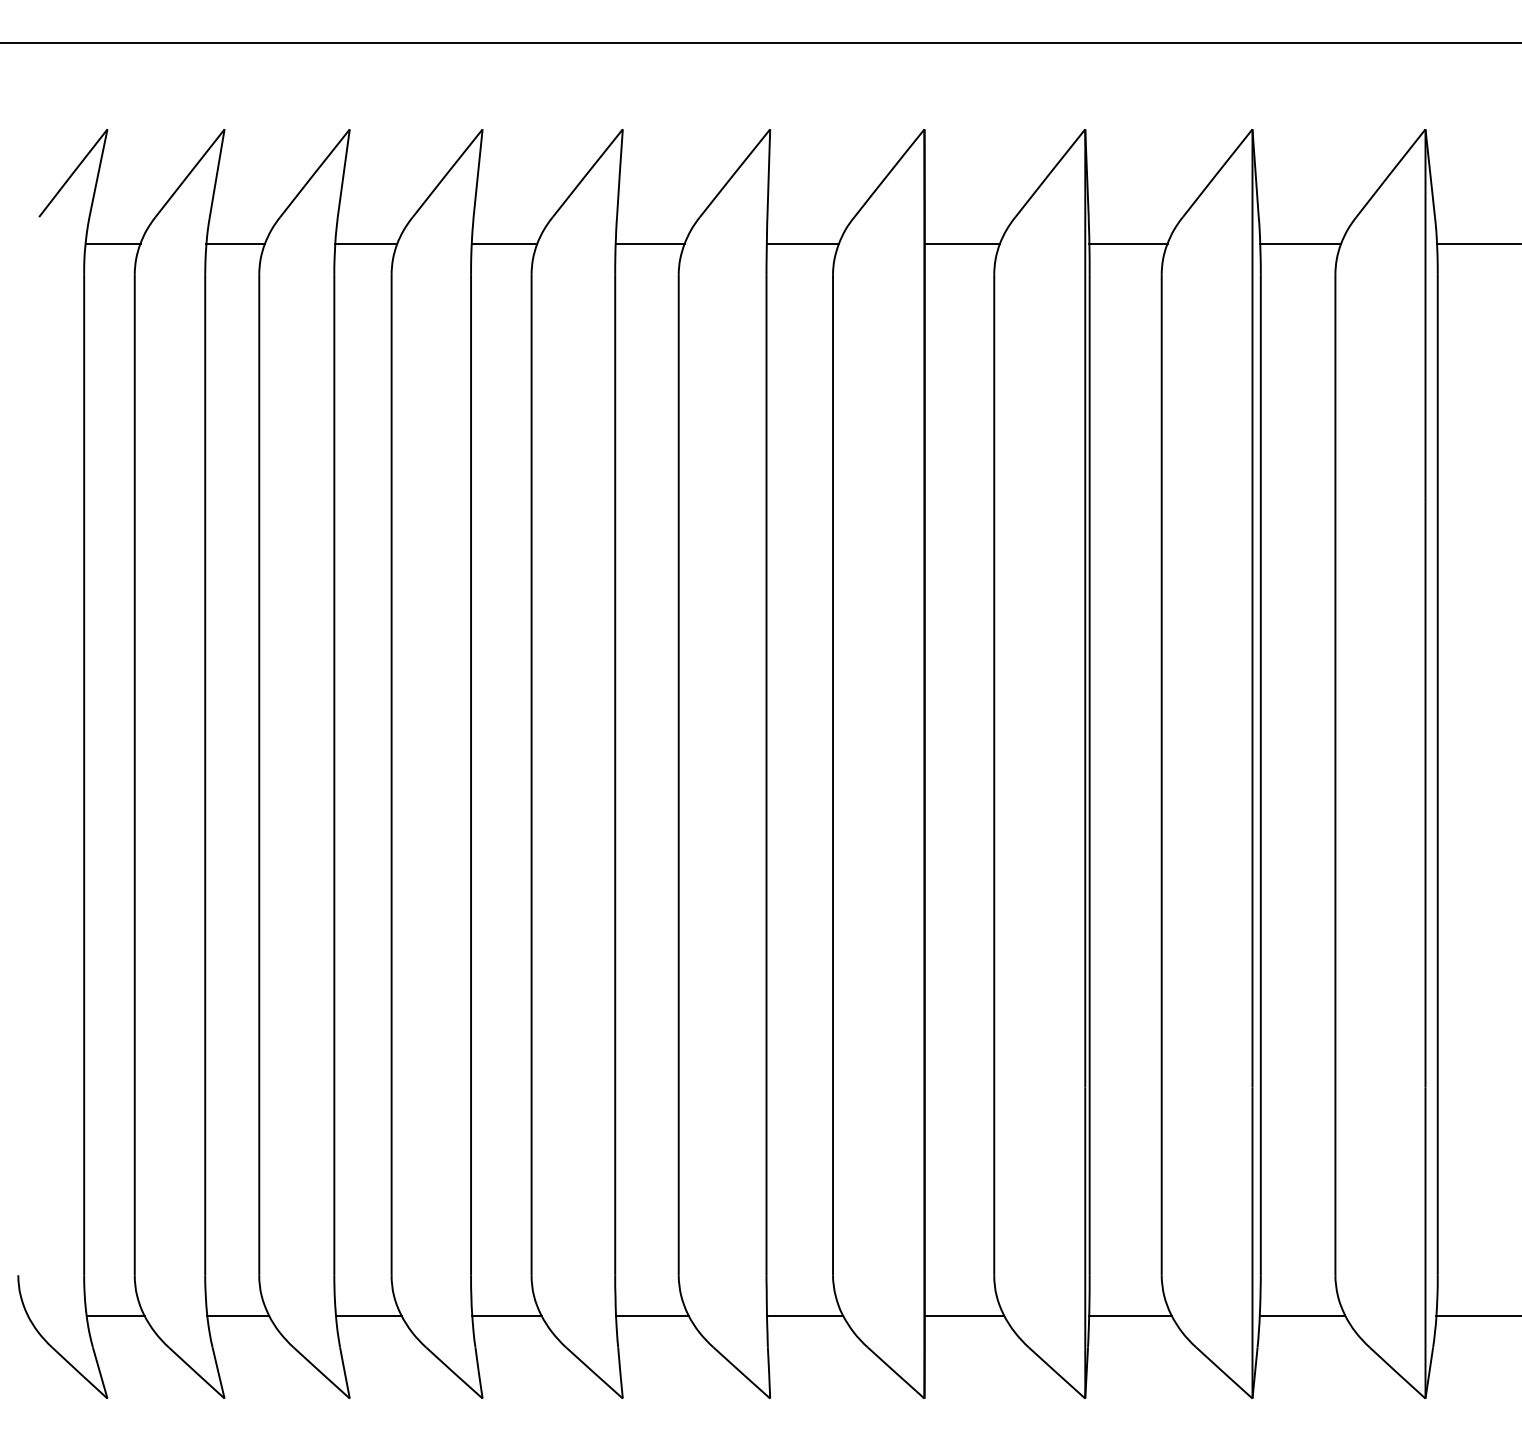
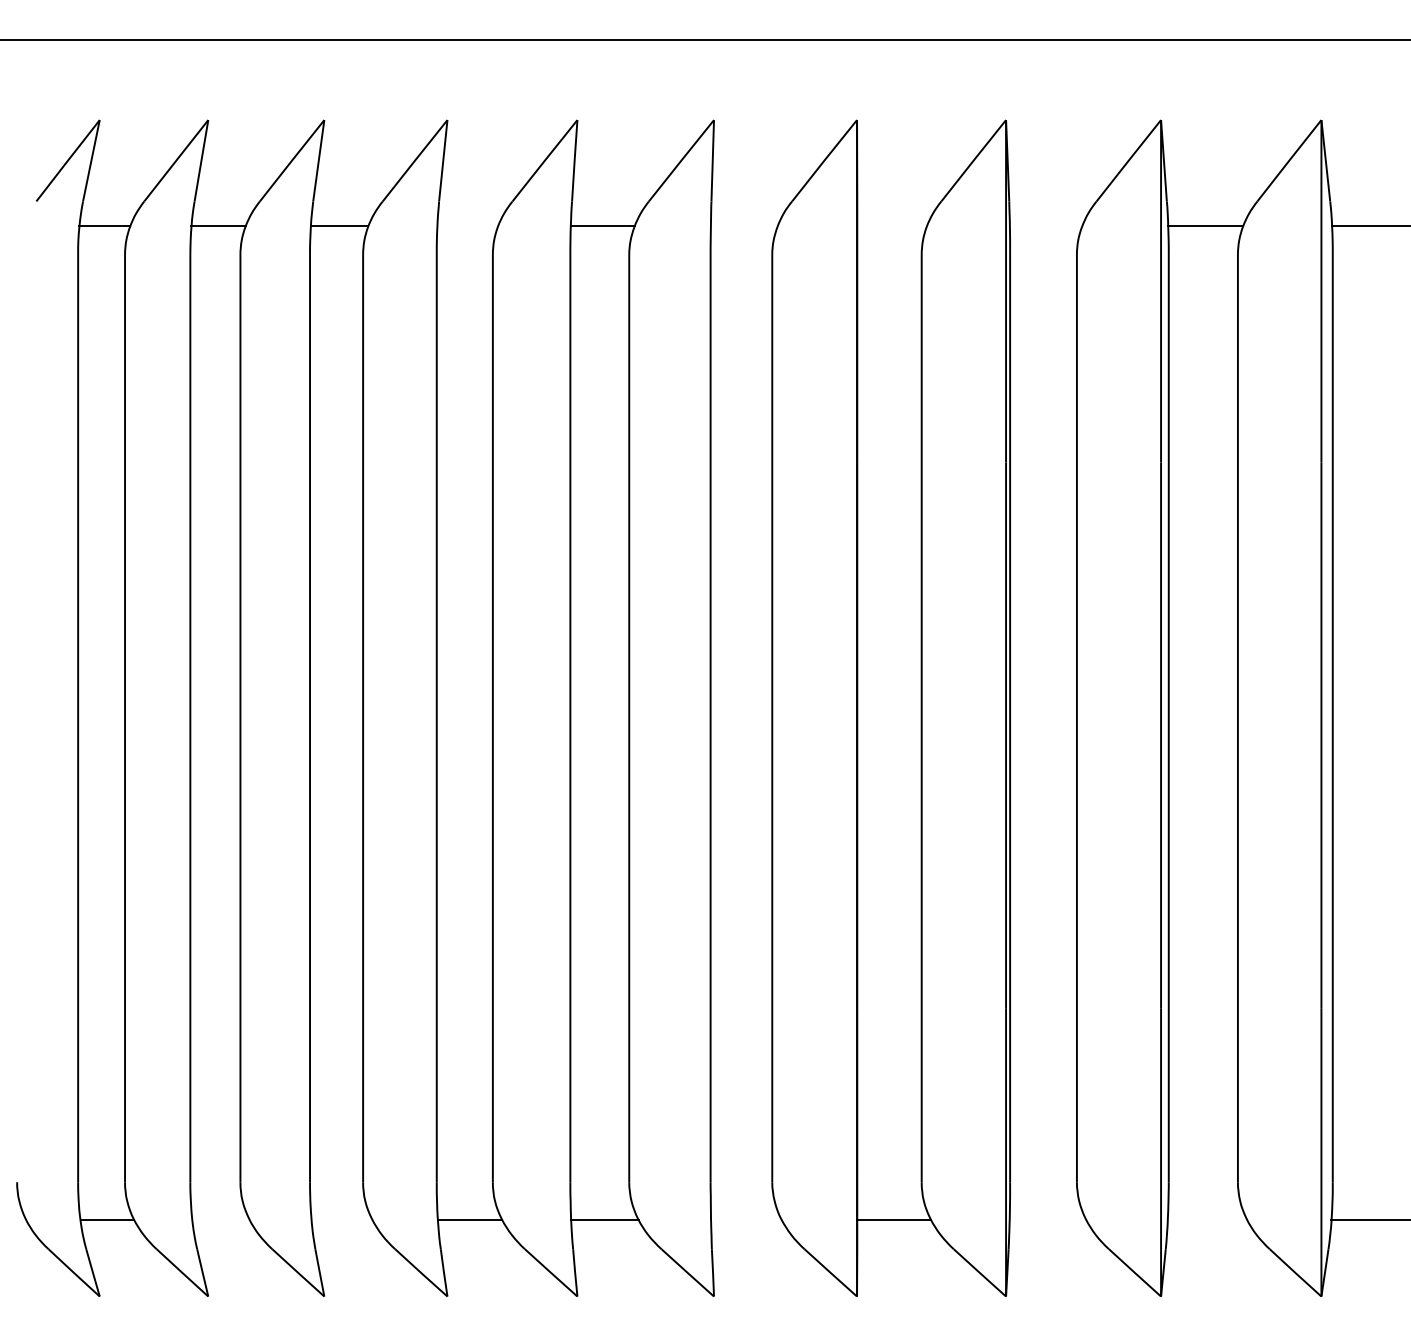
line: (504, 243) -> (467, 225), removed
line: (802, 243) -> (743, 225), removed
line: (962, 243) -> (892, 225), removed
line: (1128, 243) -> (1046, 225), removed
line: (238, 1315) -> (221, 1219), removed
line: (368, 1315) -> (341, 1219), removed
line: (804, 1315) -> (745, 1219), removed
line: (1130, 1315) -> (1047, 1219), removed
line: (1302, 1315) -> (1207, 1219), removed

